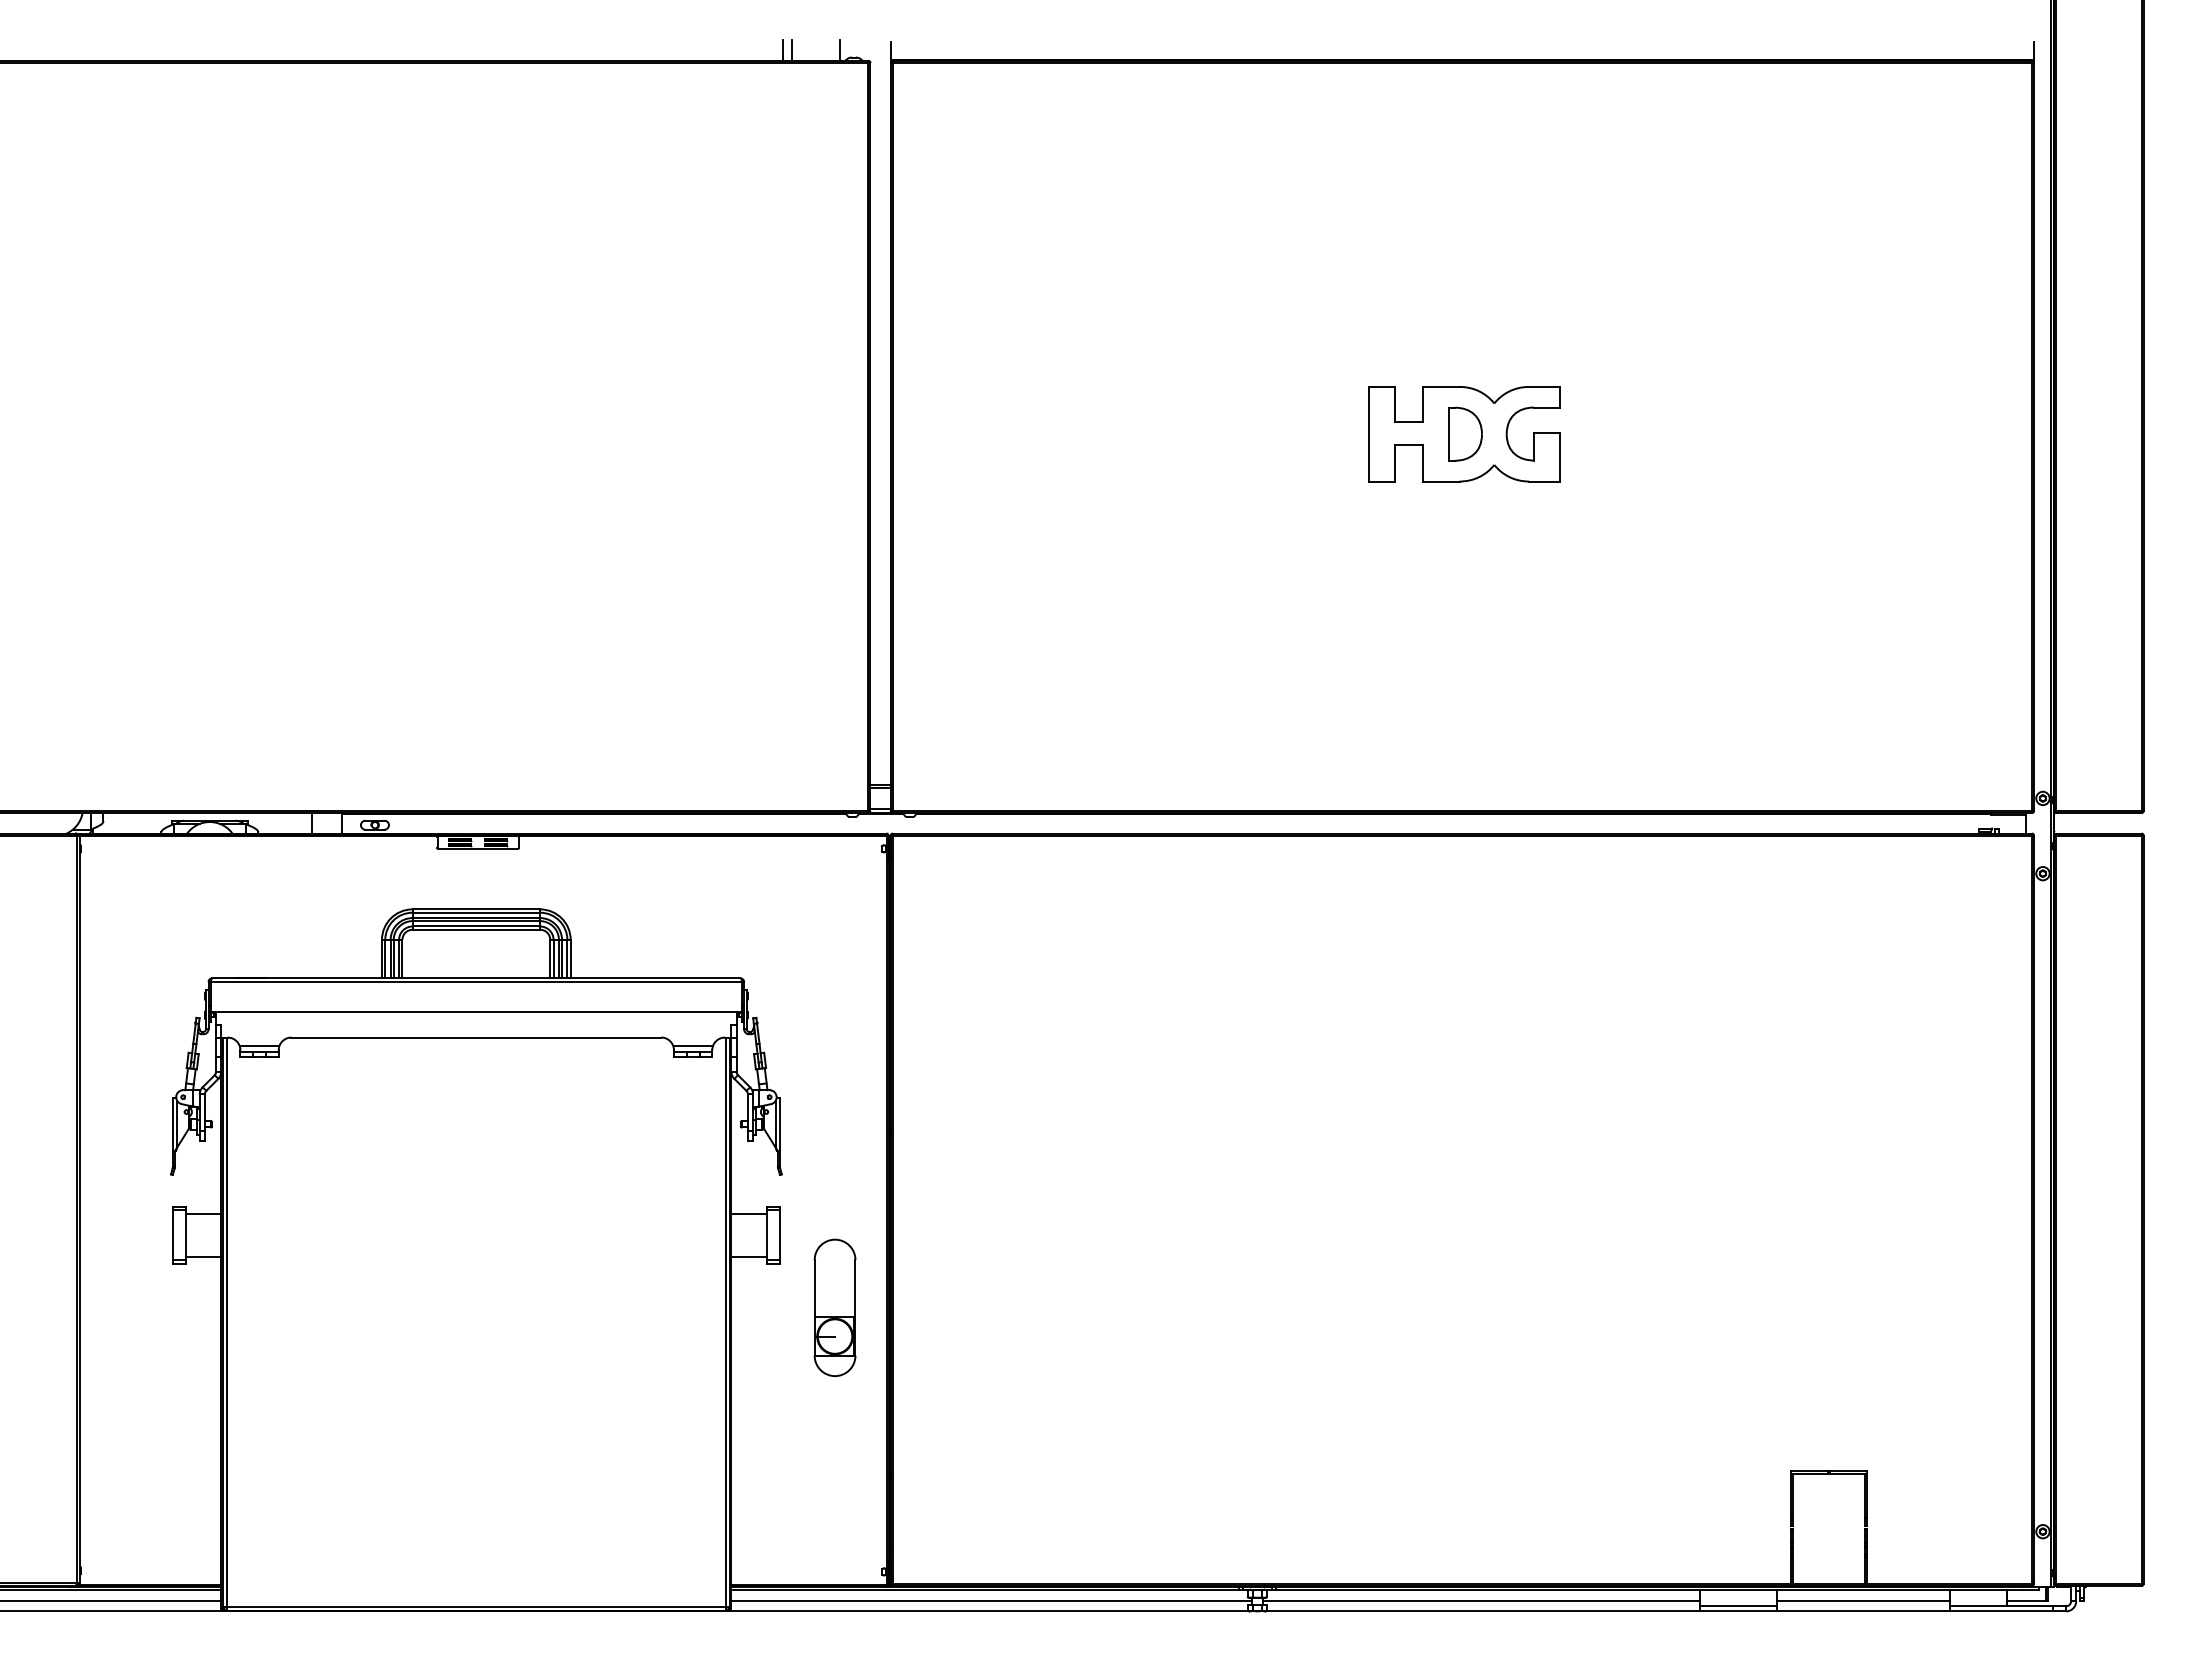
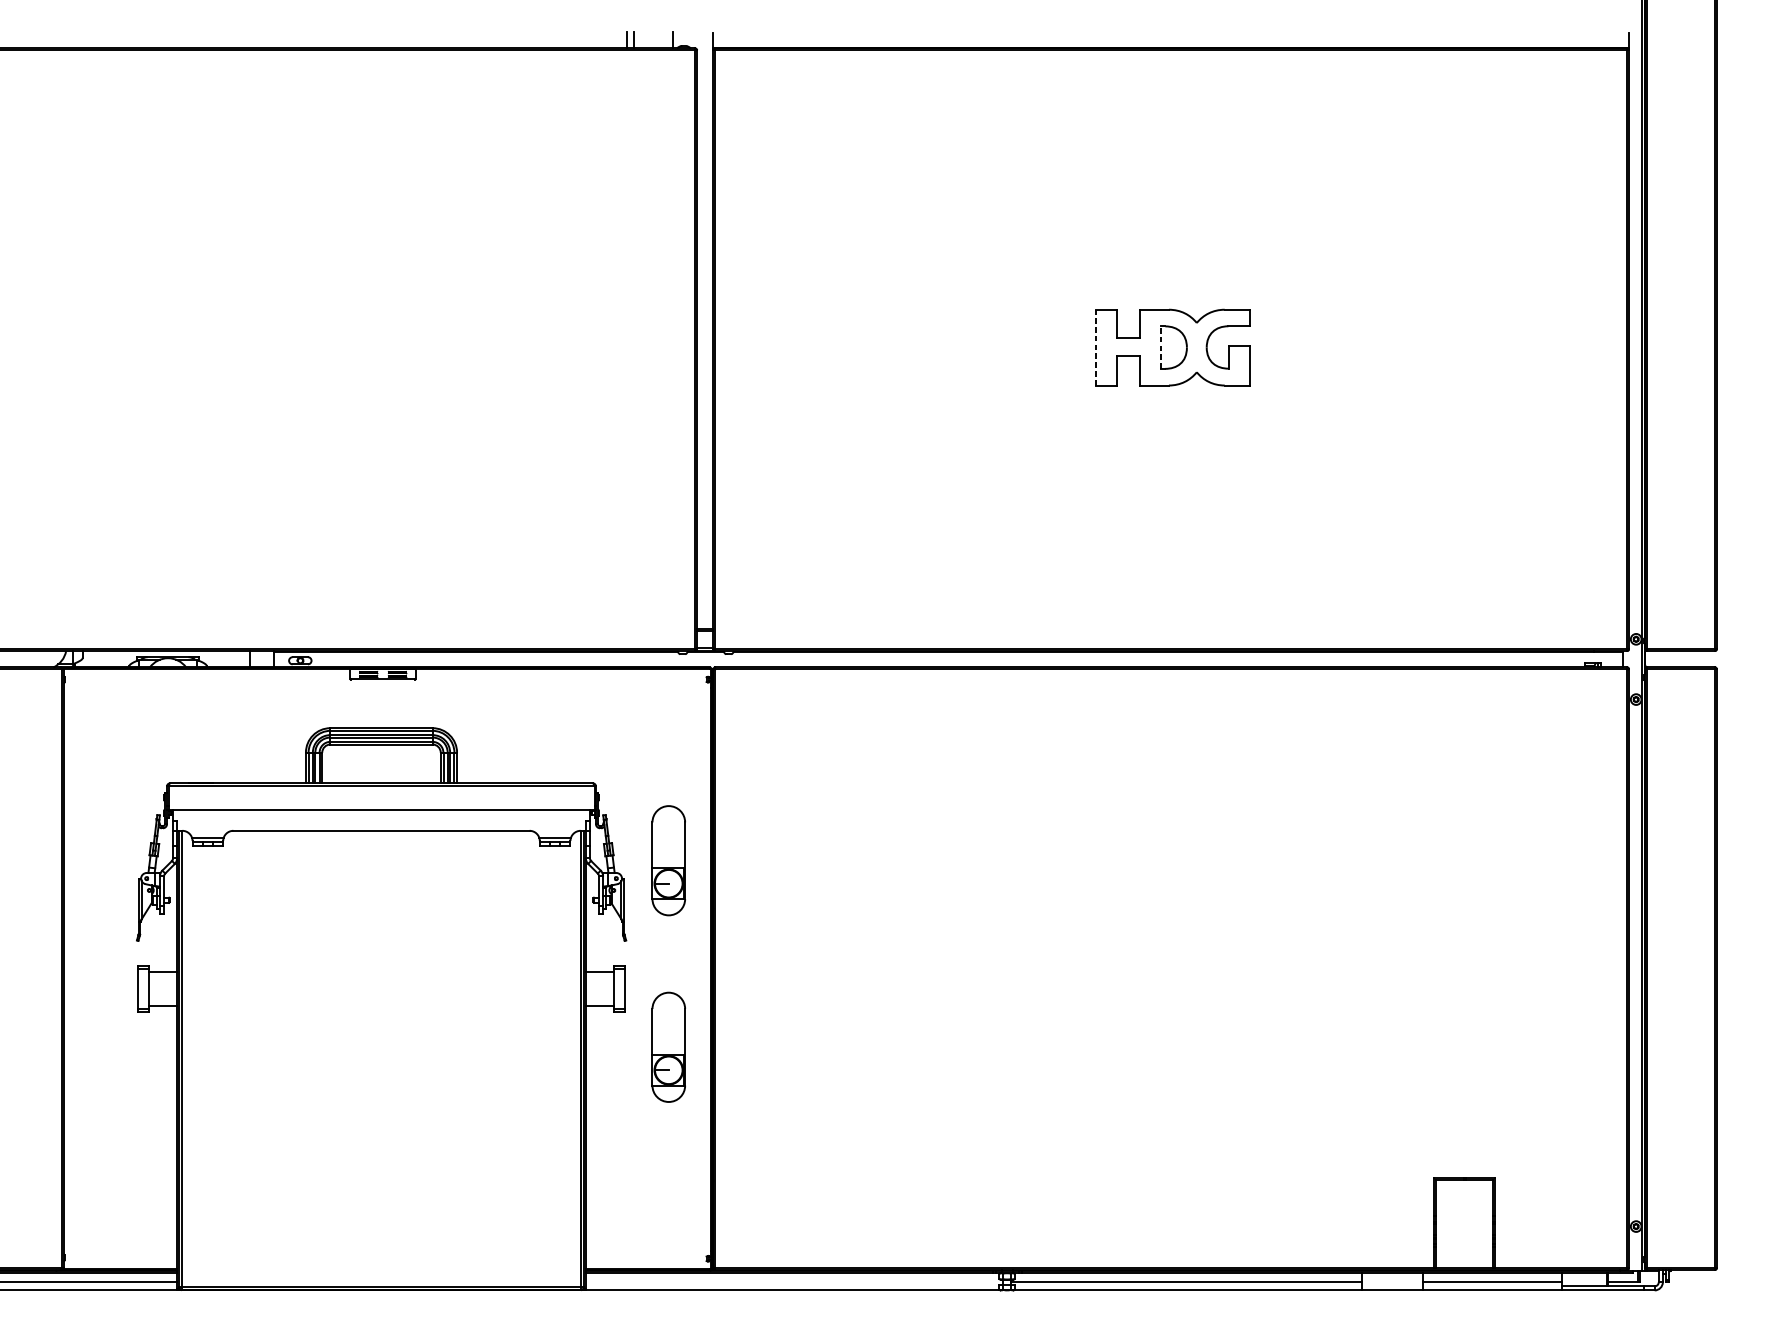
line: (1369, 433) -> (1096, 347), solid -> dashed
line: (1449, 434) -> (1160, 347), solid -> dashed
part: (834, 1074) -> (668, 860), added
line: (991, 1601) -> (794, 1282), removed
line: (1738, 1606) -> (1392, 1286), removed

